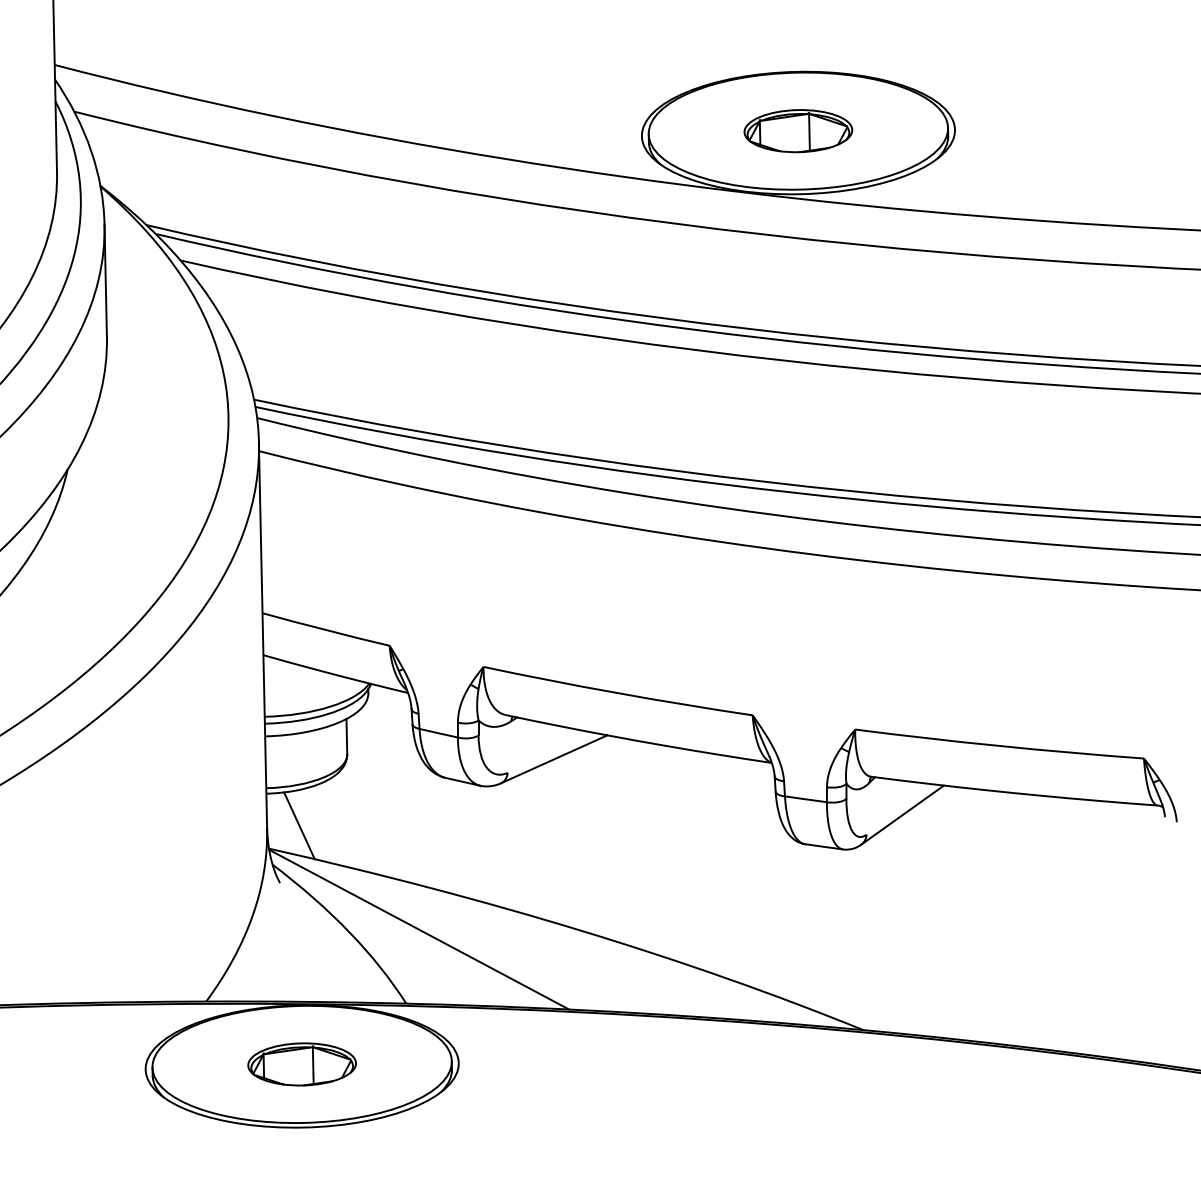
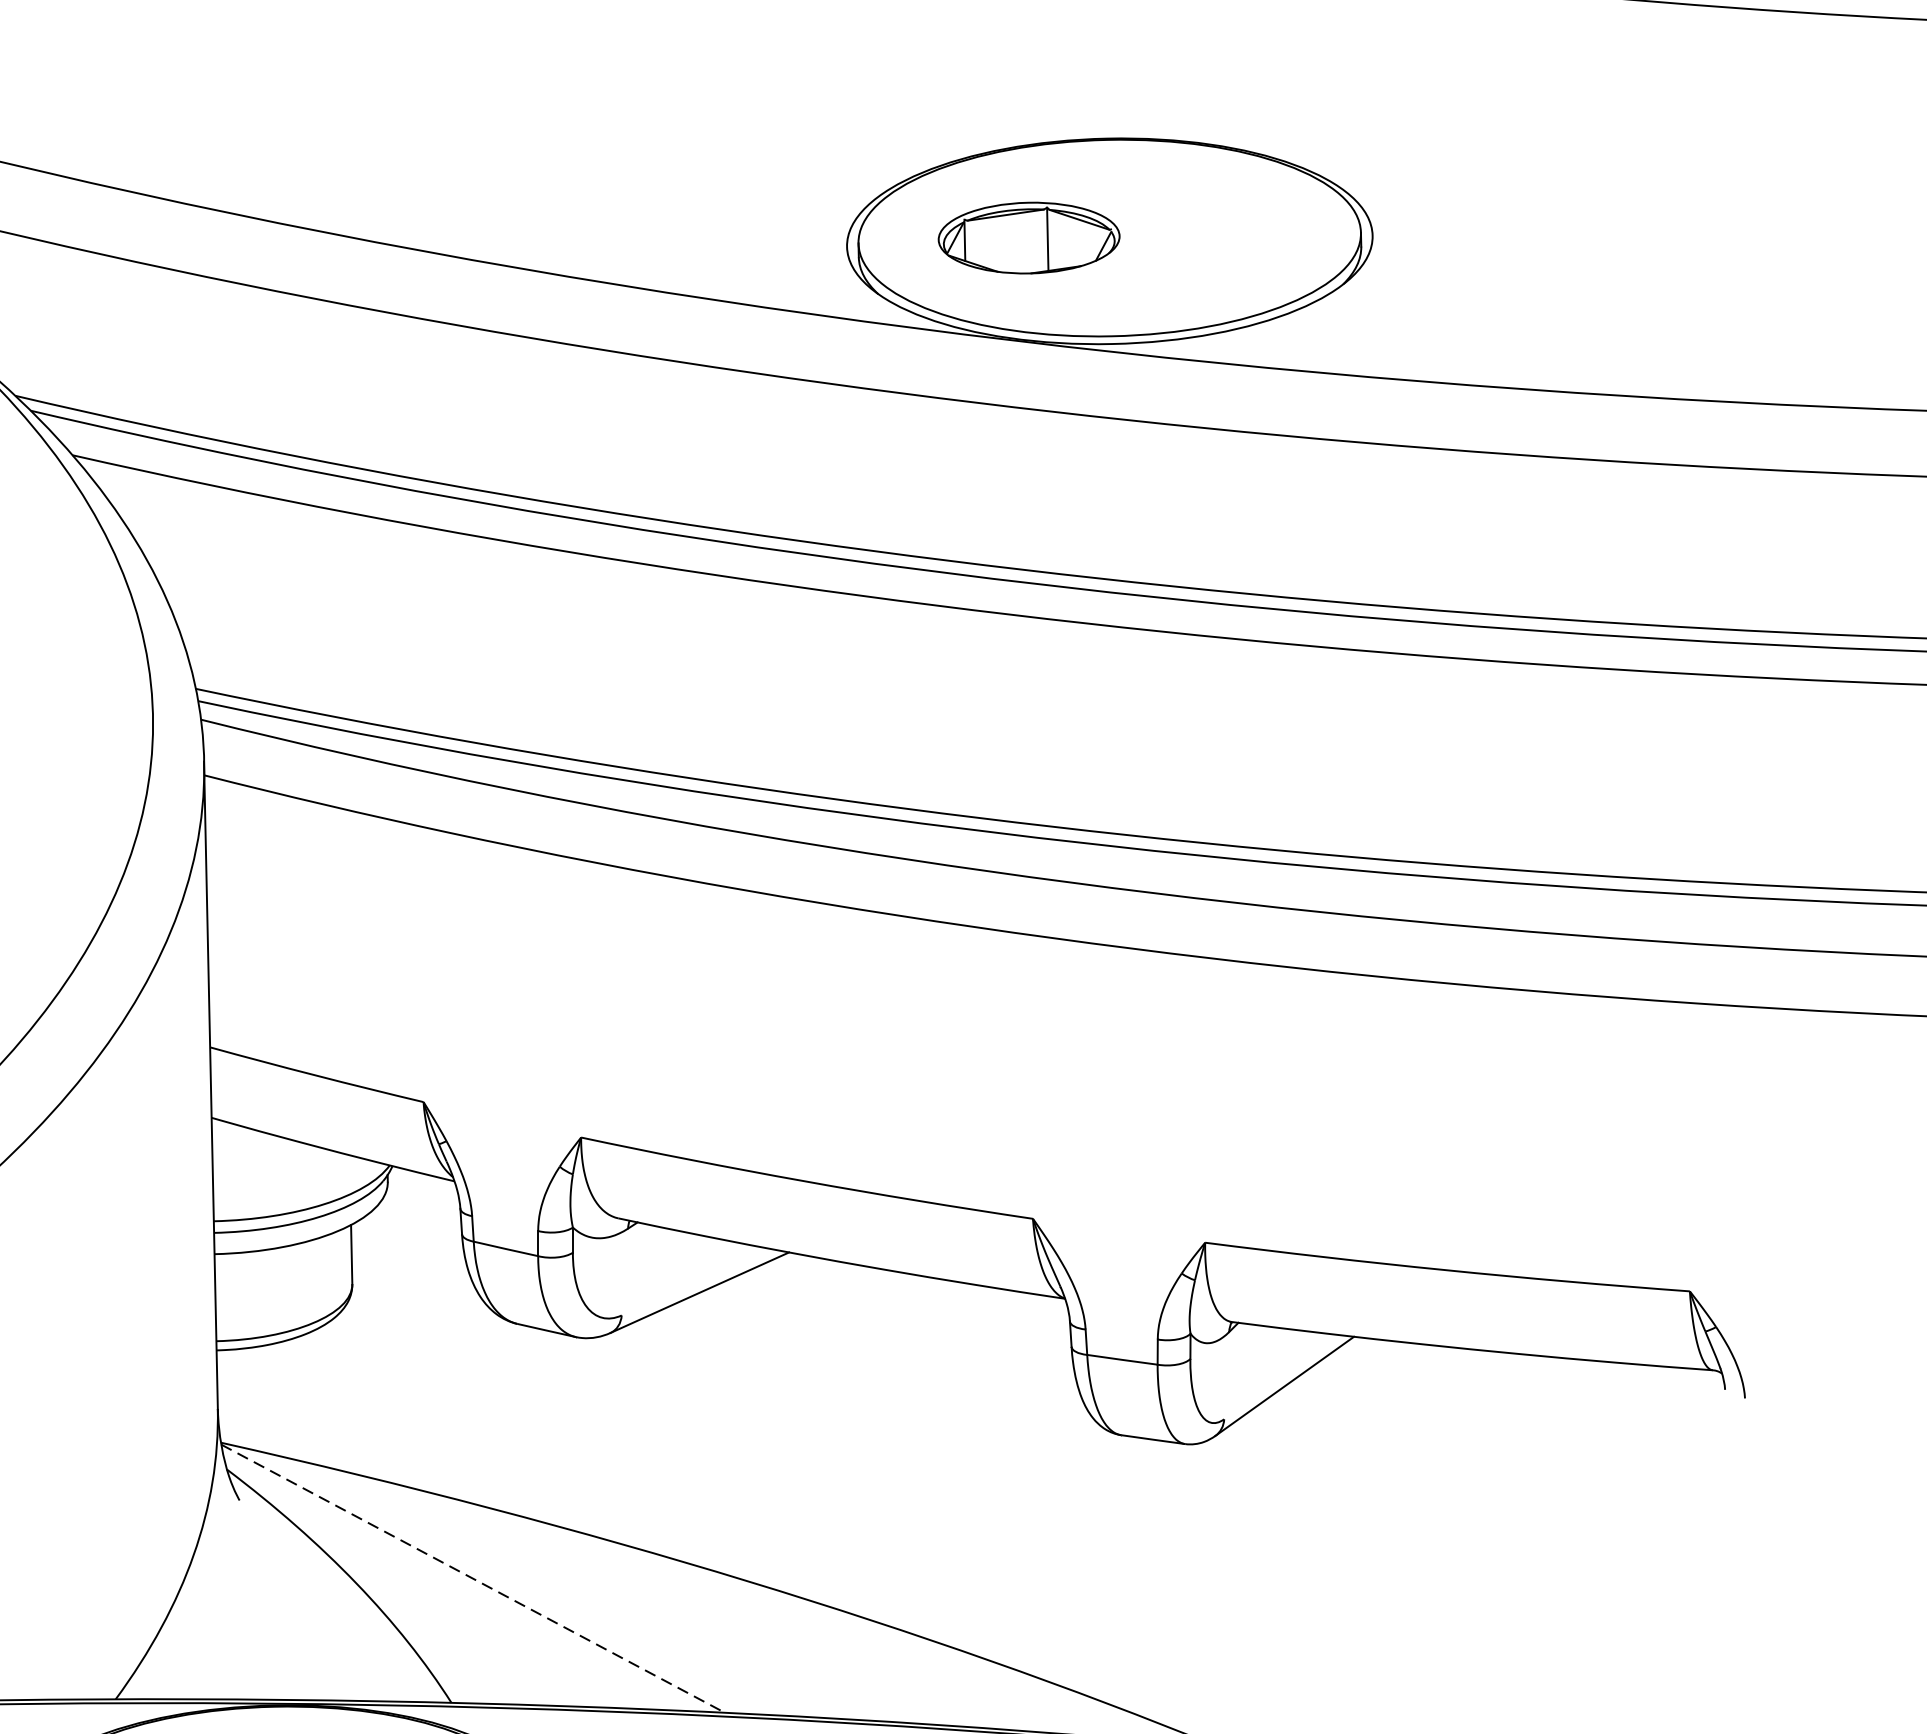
part: (798, 131) -> (1029, 238), moved
line: (299, 825) -> (272, 1403), removed
line: (419, 929) -> (473, 1578), solid -> dashed

